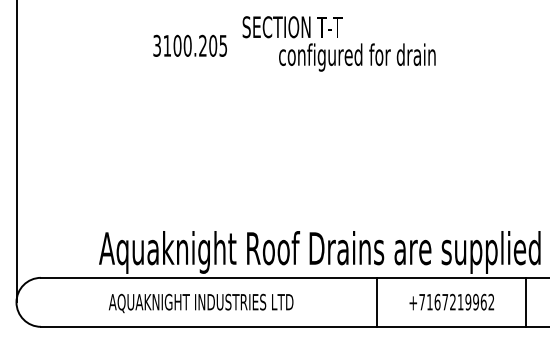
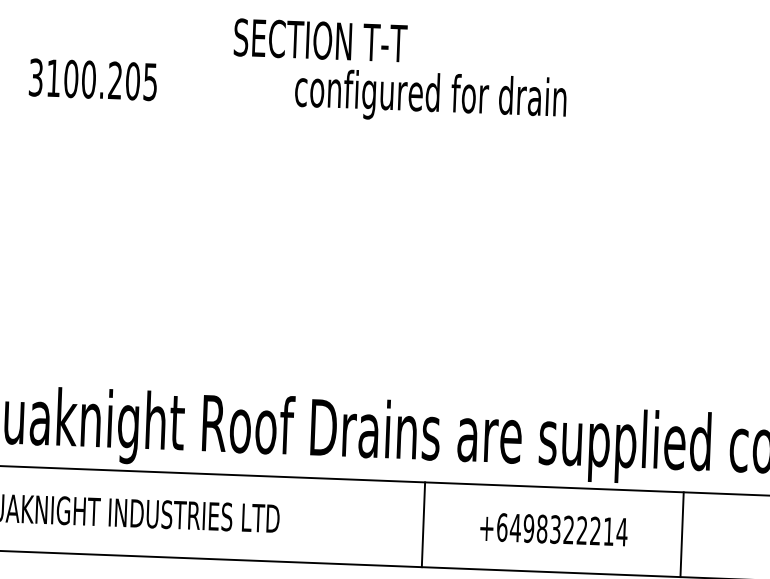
text: (338, 43) -> (399, 71), moved
text: (189, 45) -> (92, 79), moved
text: (456, 301) -> (561, 528), +7167219962 -> +6498322214

